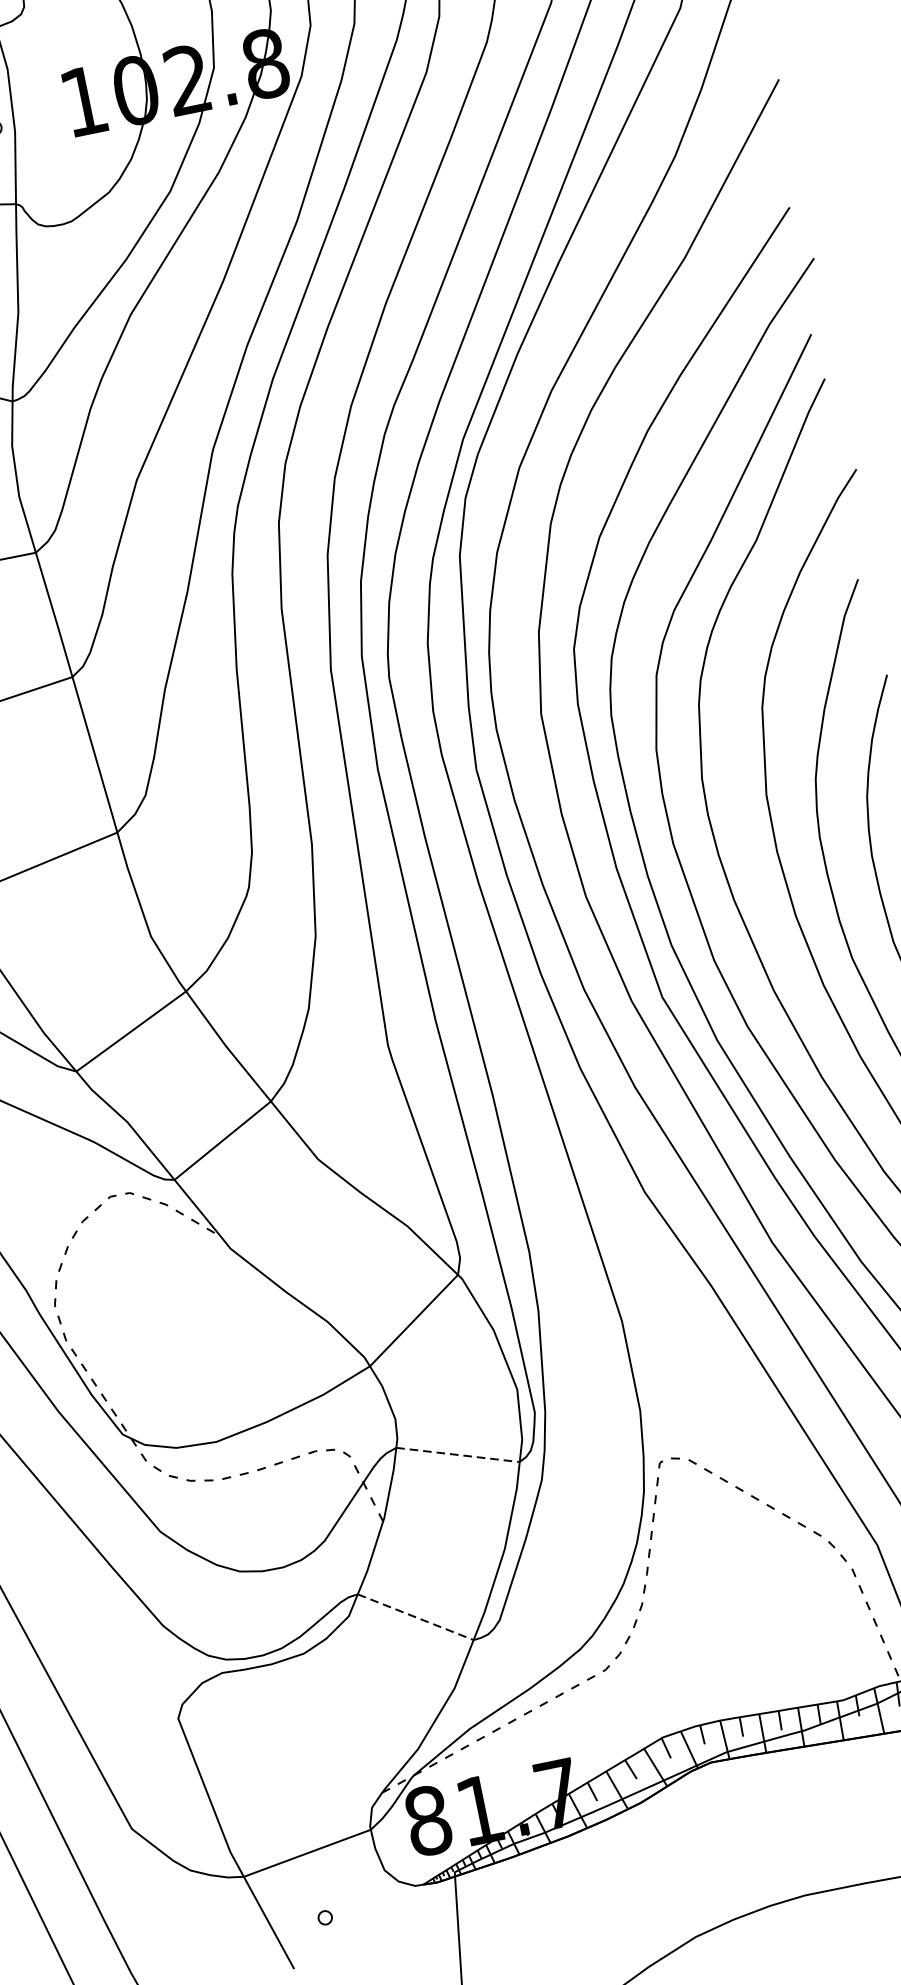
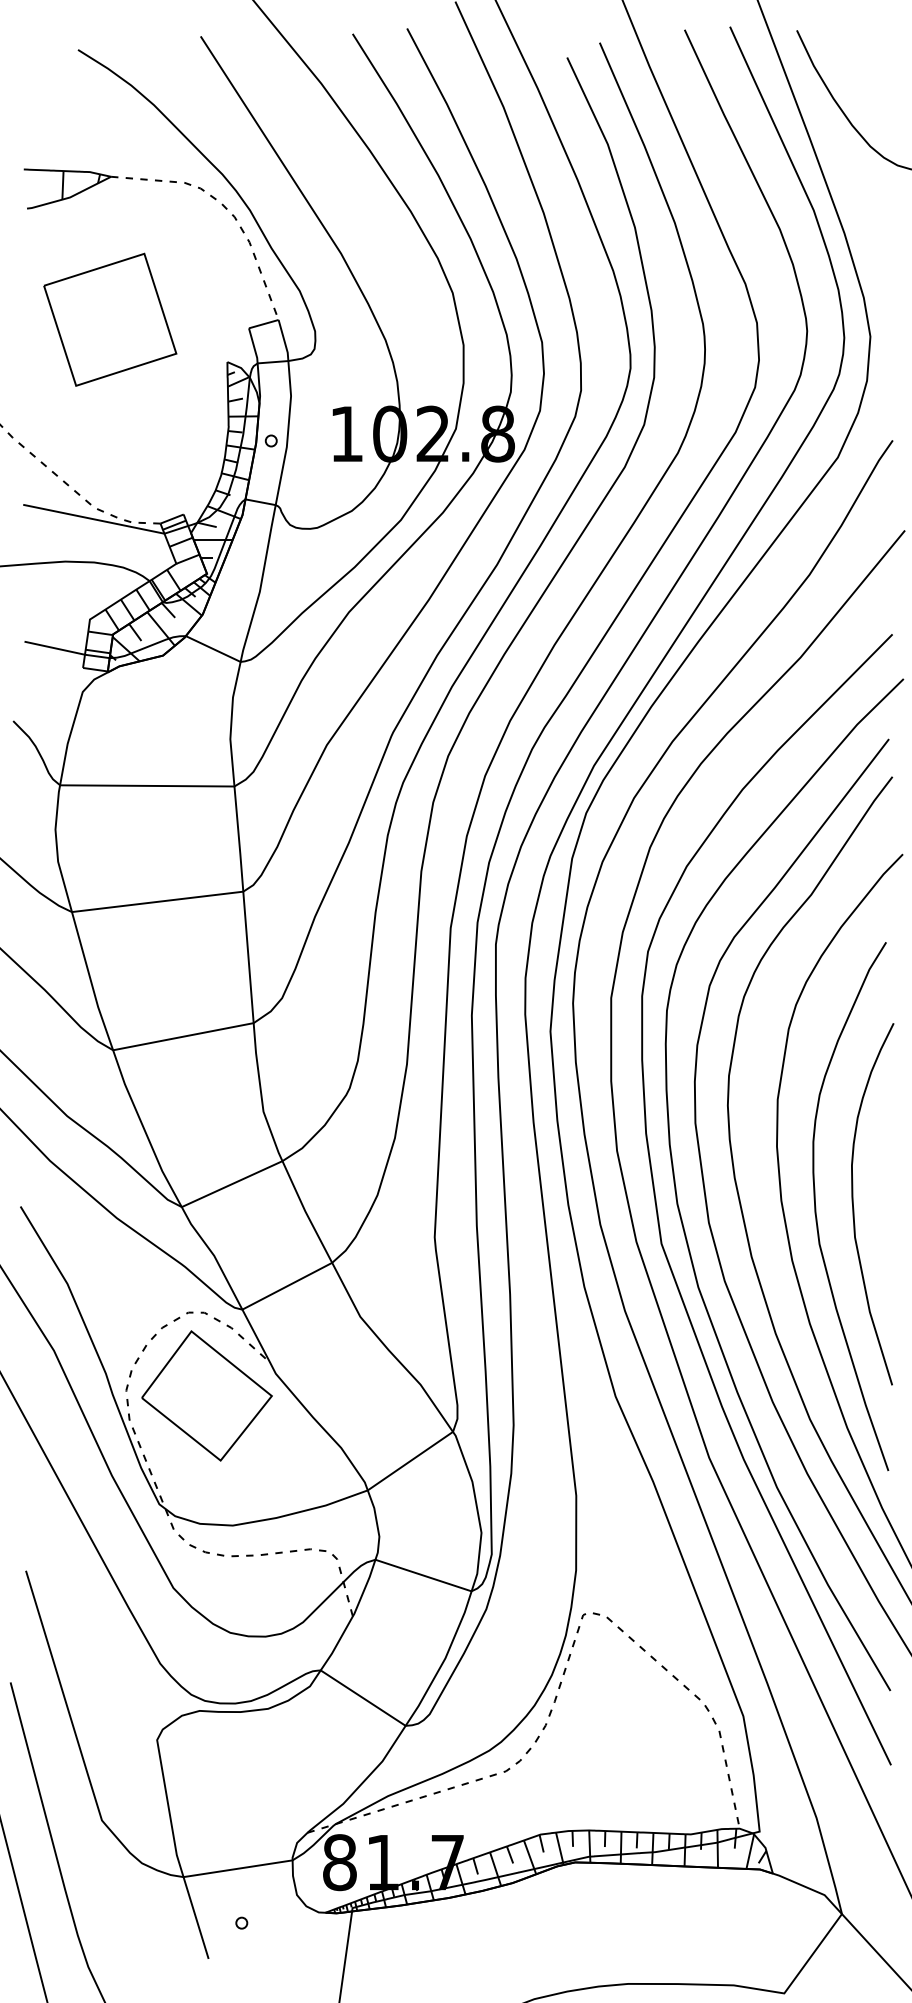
part: (152, 1292) -> (206, 1395), added
line: (457, 1454) -> (423, 1575), dashed -> solid
line: (416, 1617) -> (363, 1698), dashed -> solid

